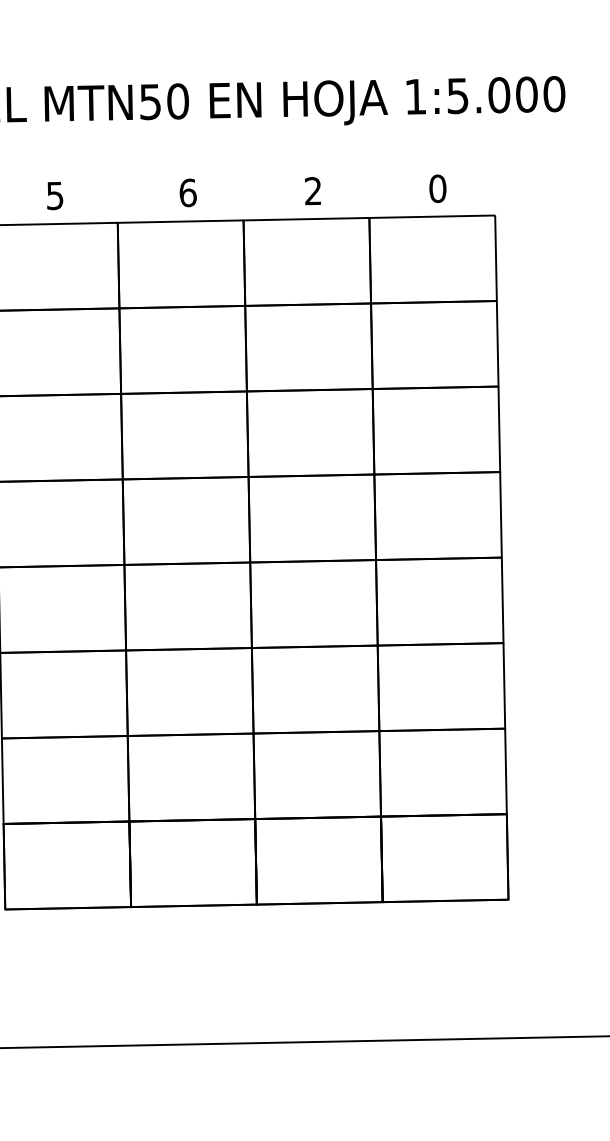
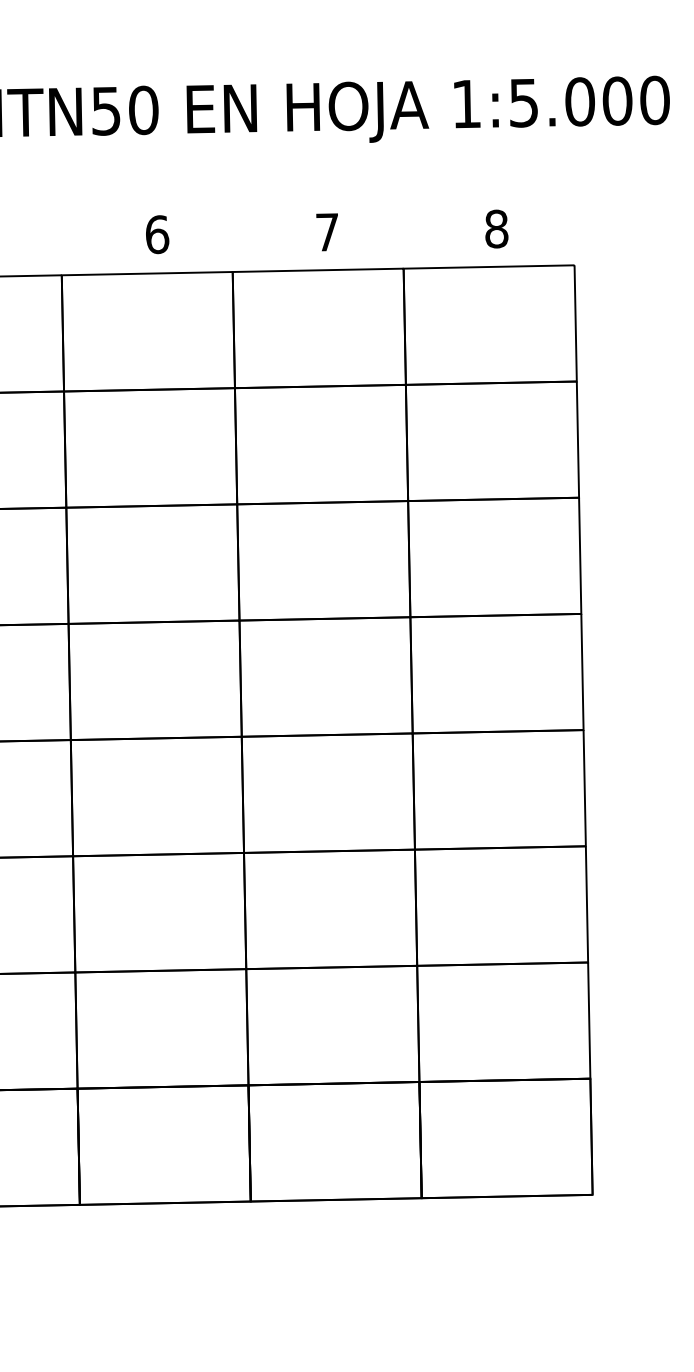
text: (437, 188) -> (496, 228), 0 -> 8
text: (312, 191) -> (326, 232), 2 -> 7

